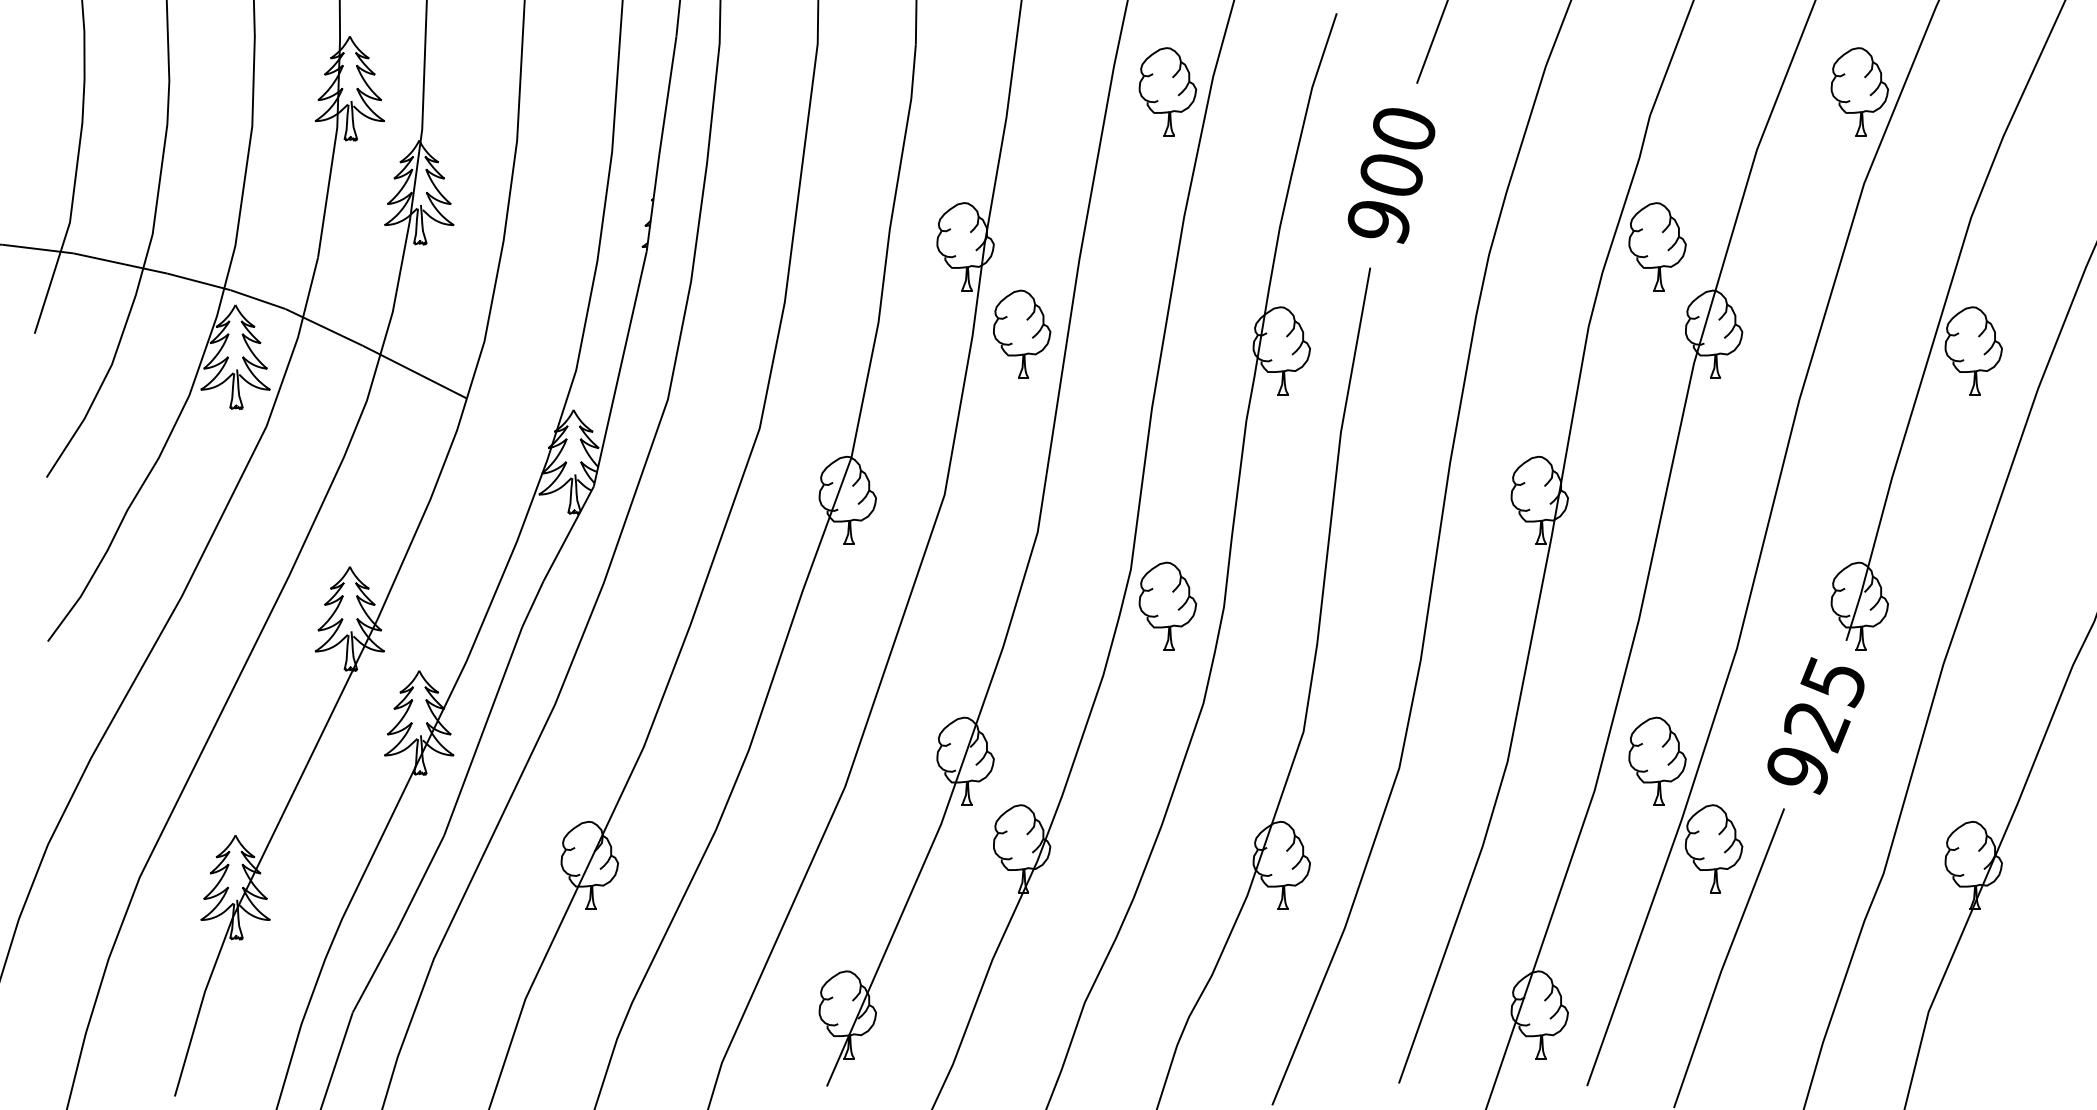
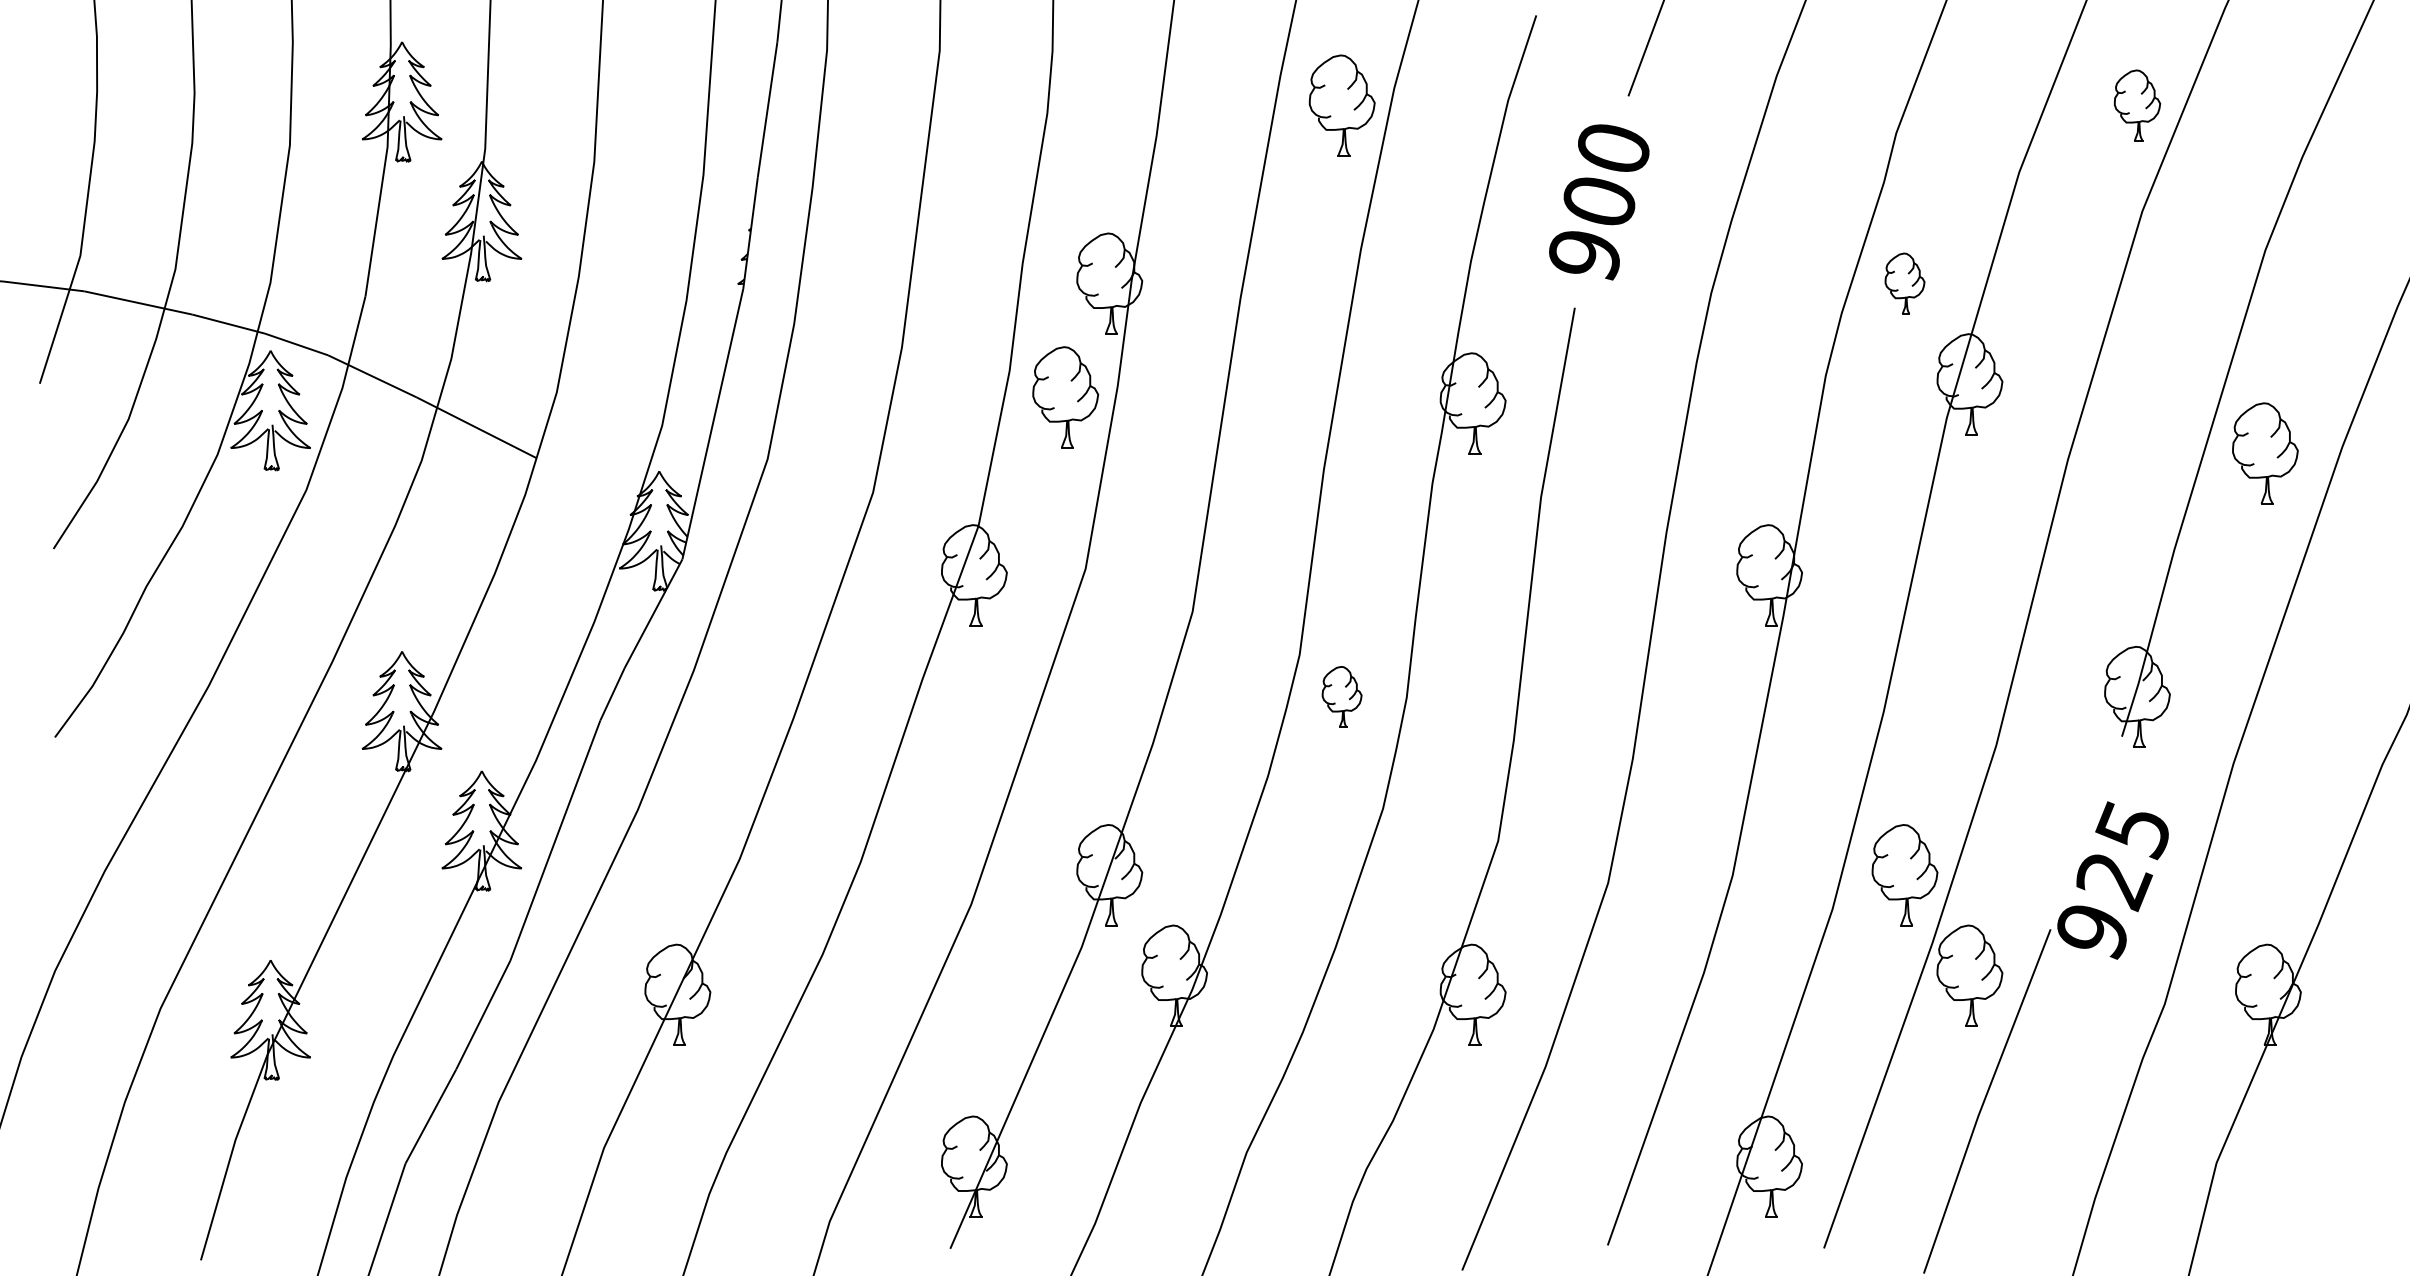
part: (1859, 91) -> (2137, 105), size x0.7
part: (1657, 246) -> (1904, 283), size x0.6
part: (1021, 334) -> (1065, 397), moved
part: (1973, 350) -> (2265, 453), moved
part: (1167, 605) -> (1341, 696), size x0.6
text: (1815, 725) -> (2112, 880), moved

